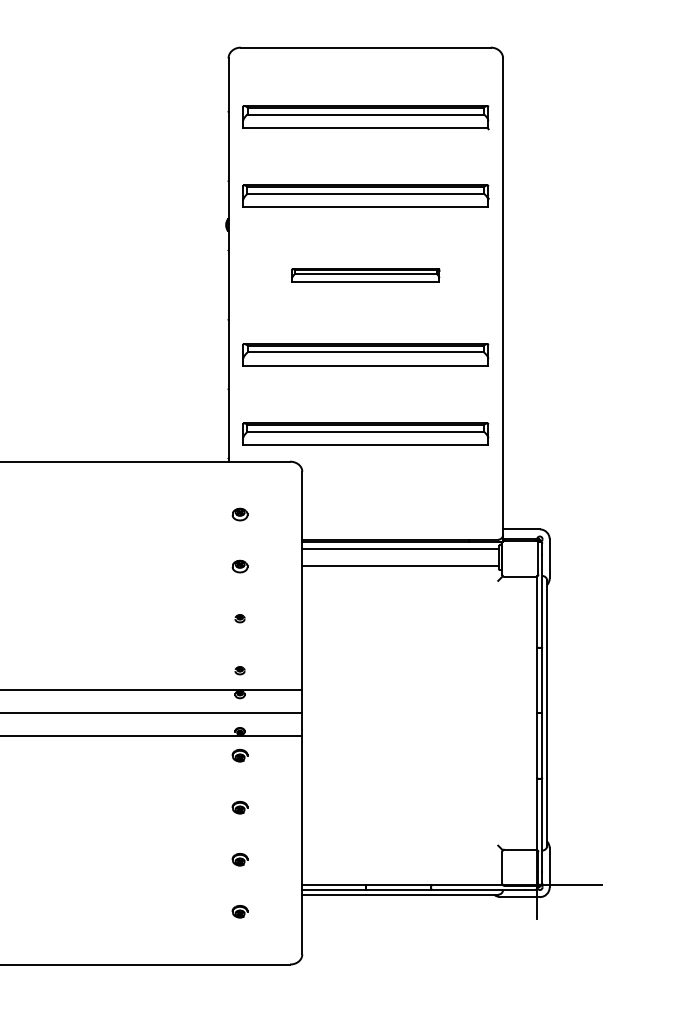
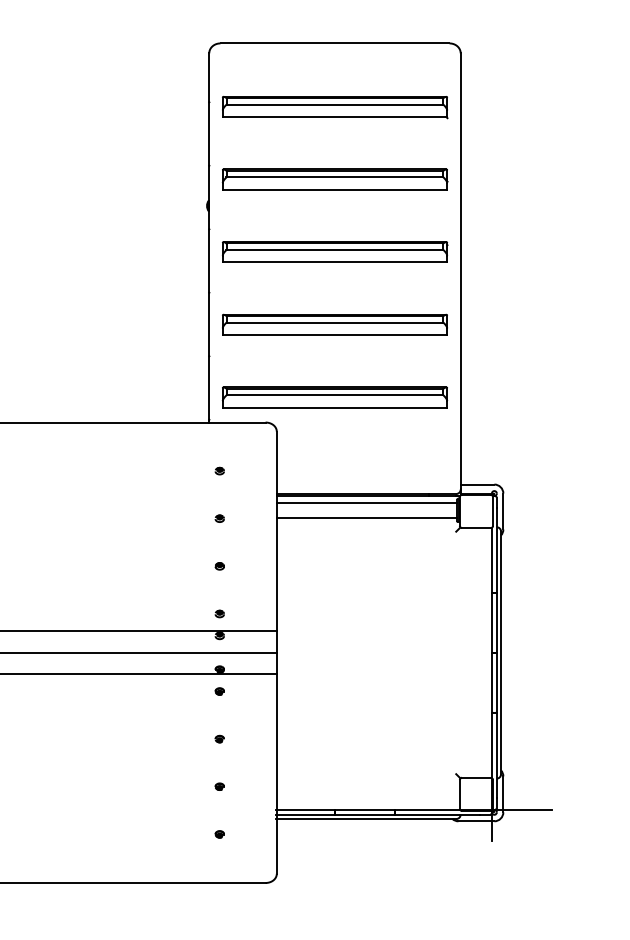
part: (365, 275) -> (334, 252), size x1.67
part: (239, 514) -> (219, 470), size x0.62
part: (239, 566) -> (219, 518), size x0.62
part: (239, 754) -> (219, 690), size x0.62
part: (239, 806) -> (219, 738), size x0.62
part: (239, 858) -> (219, 785), size x0.62
part: (239, 910) -> (219, 833), size x0.62

